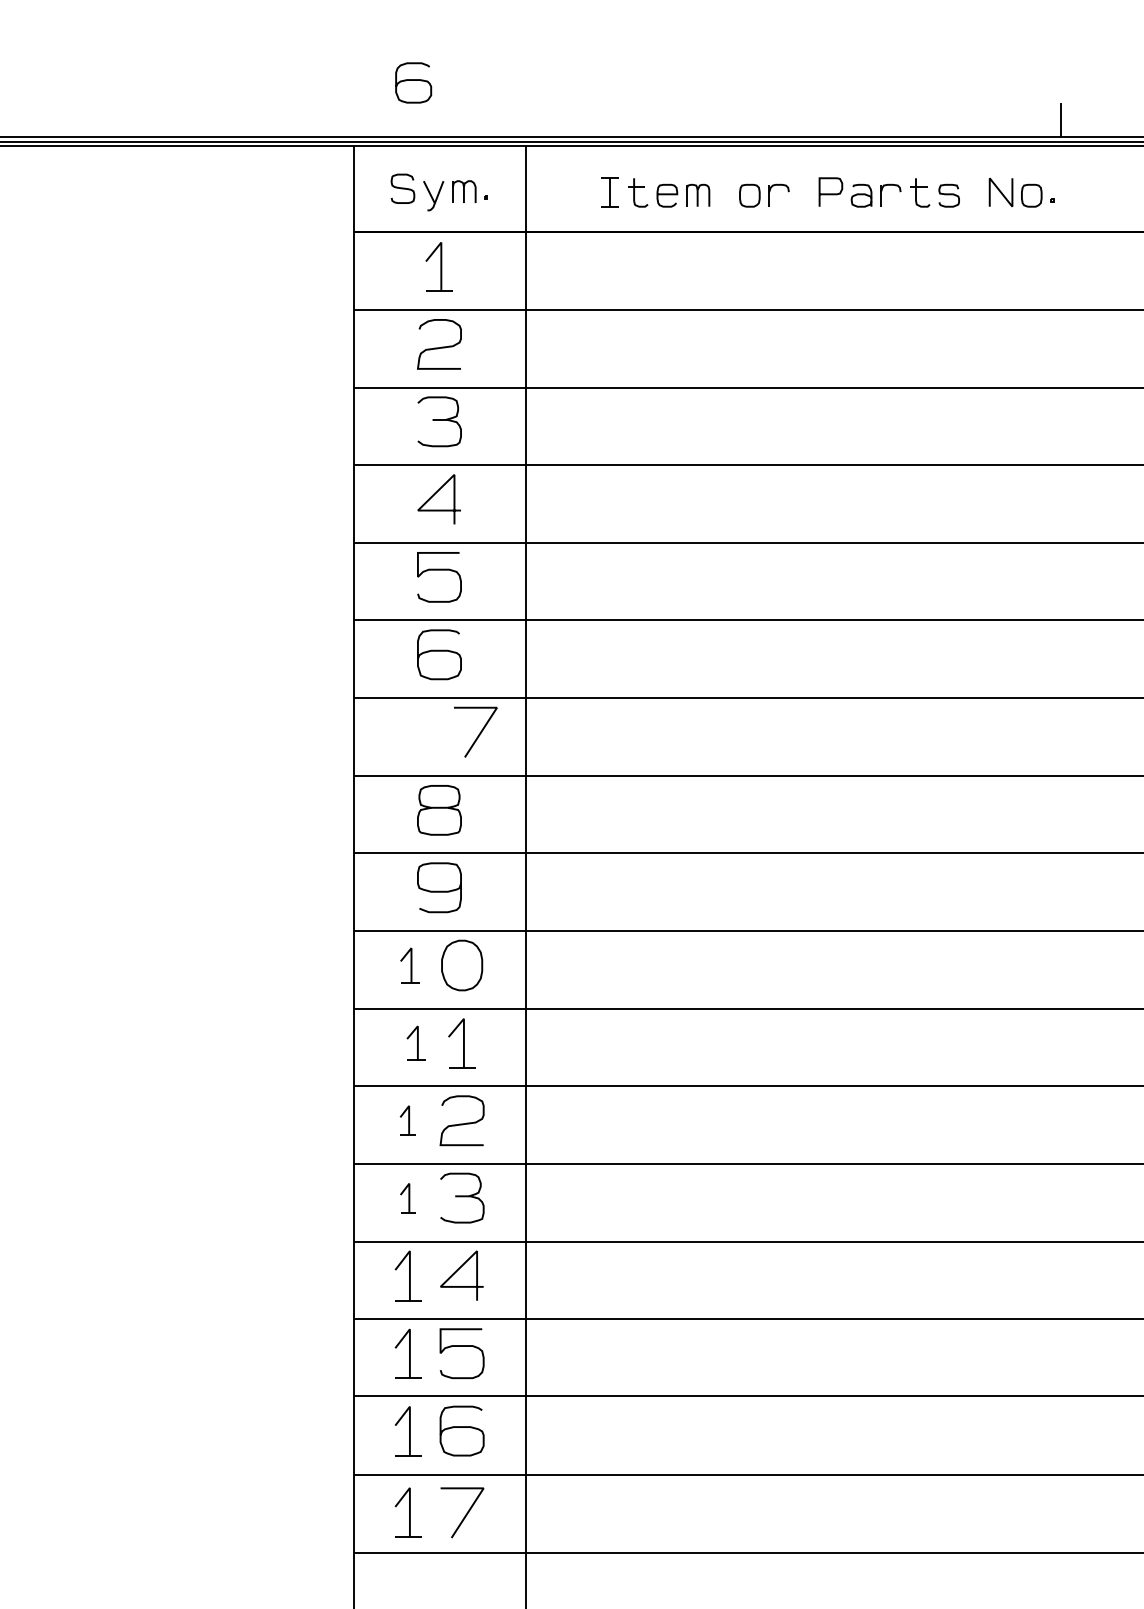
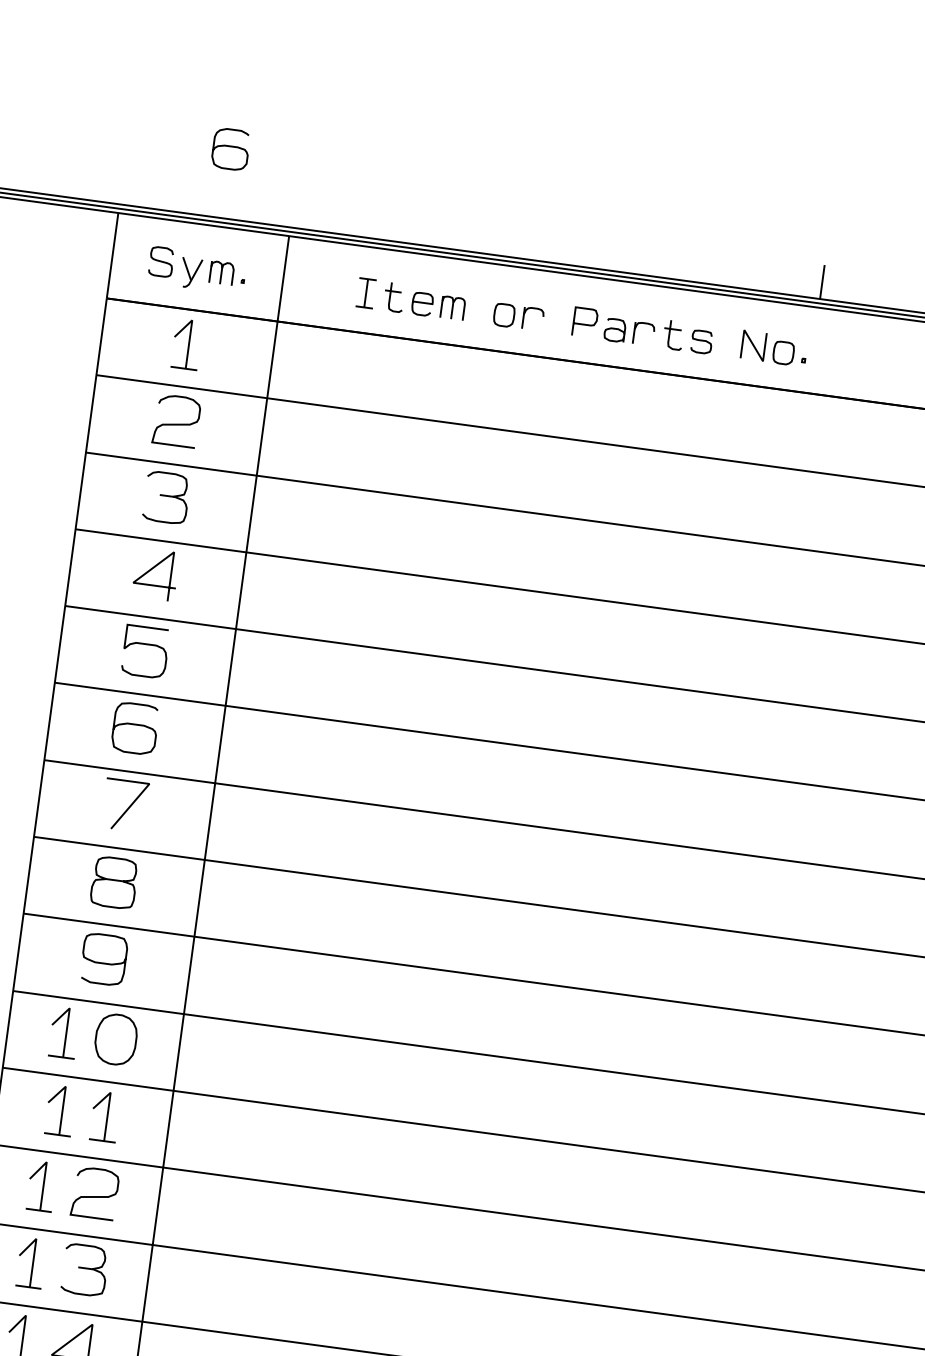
curve: (413, 80) -> (231, 146), moved
curve: (479, 732) -> (128, 806), moved
part: (409, 965) -> (63, 1032), size x1.43
part: (415, 1043) -> (59, 1110), size x1.43
part: (407, 1120) -> (41, 1185), size x1.67
part: (408, 1198) -> (31, 1263), size x1.67

